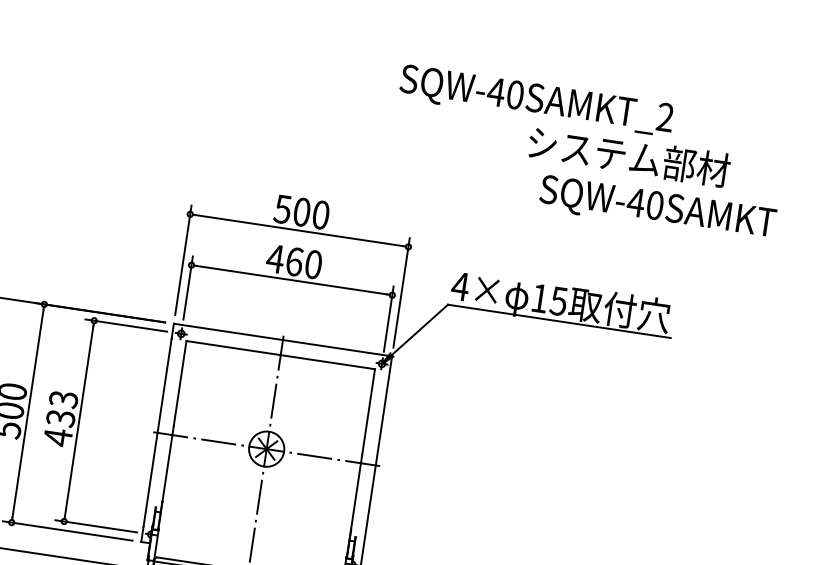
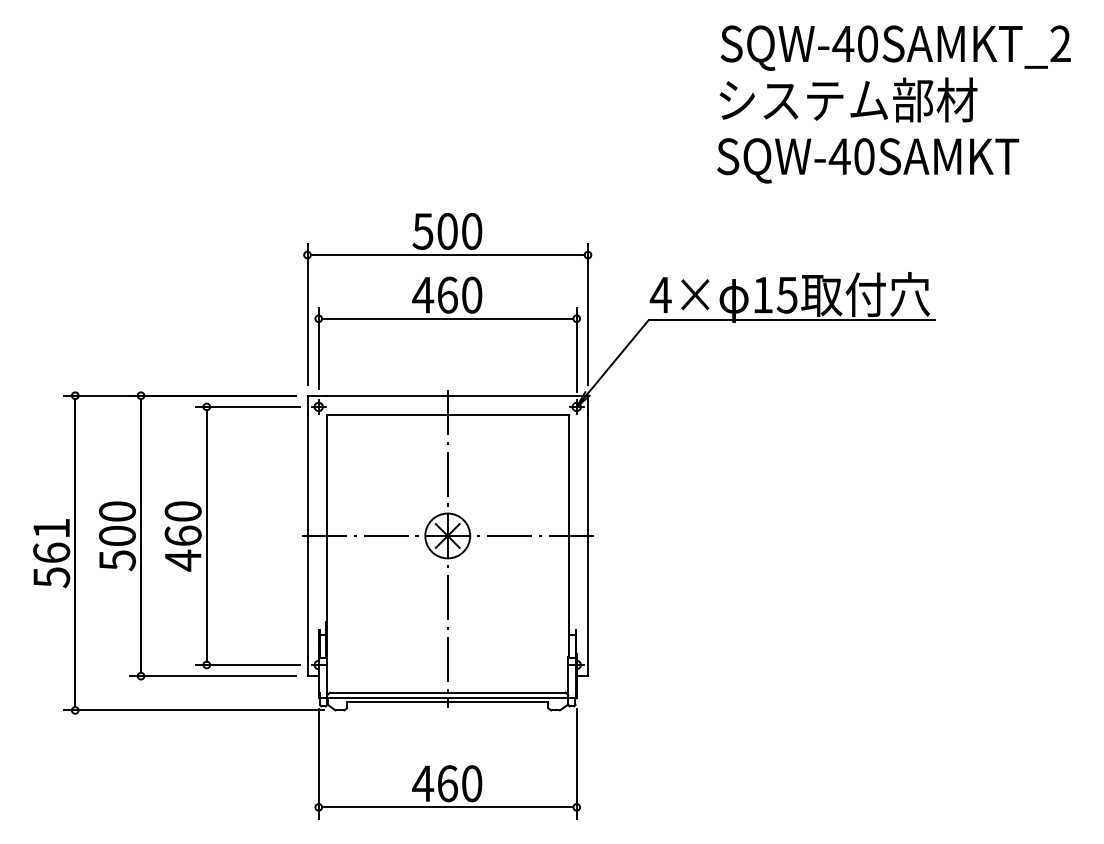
text: (536, 100) -> (895, 47), moved
text: (657, 208) -> (868, 160), moved
text: (61, 408) -> (182, 523), 433 -> 460

